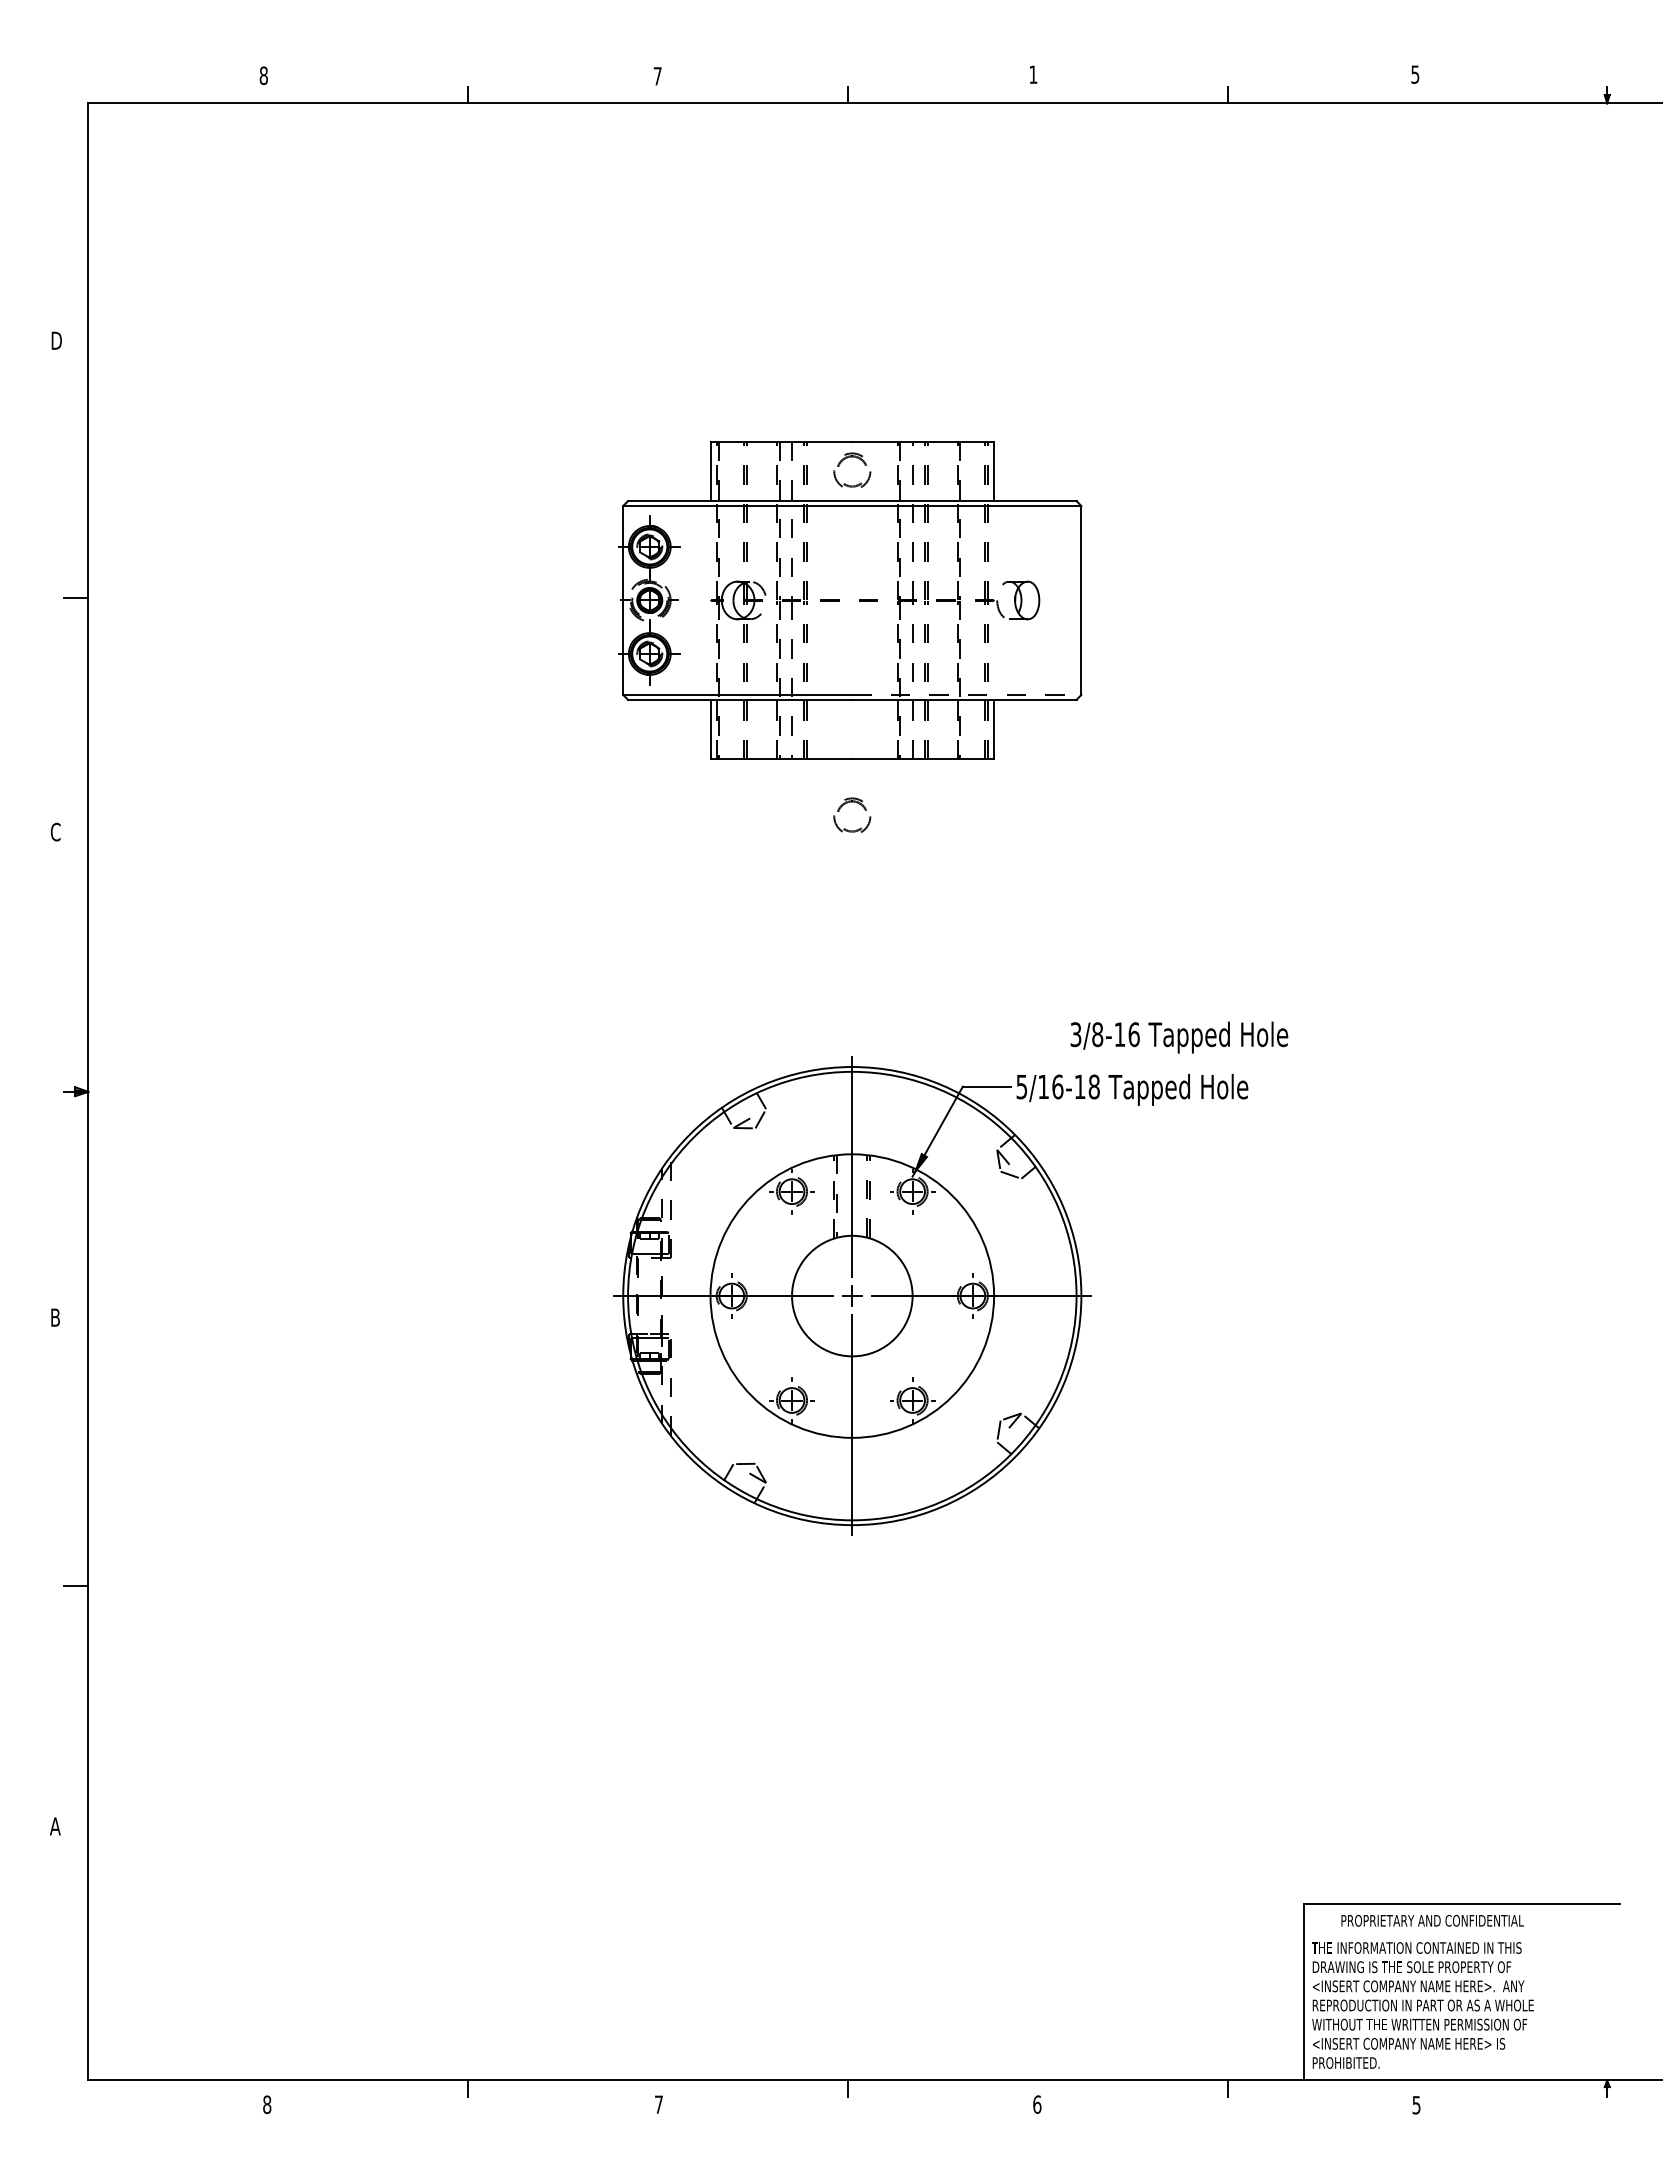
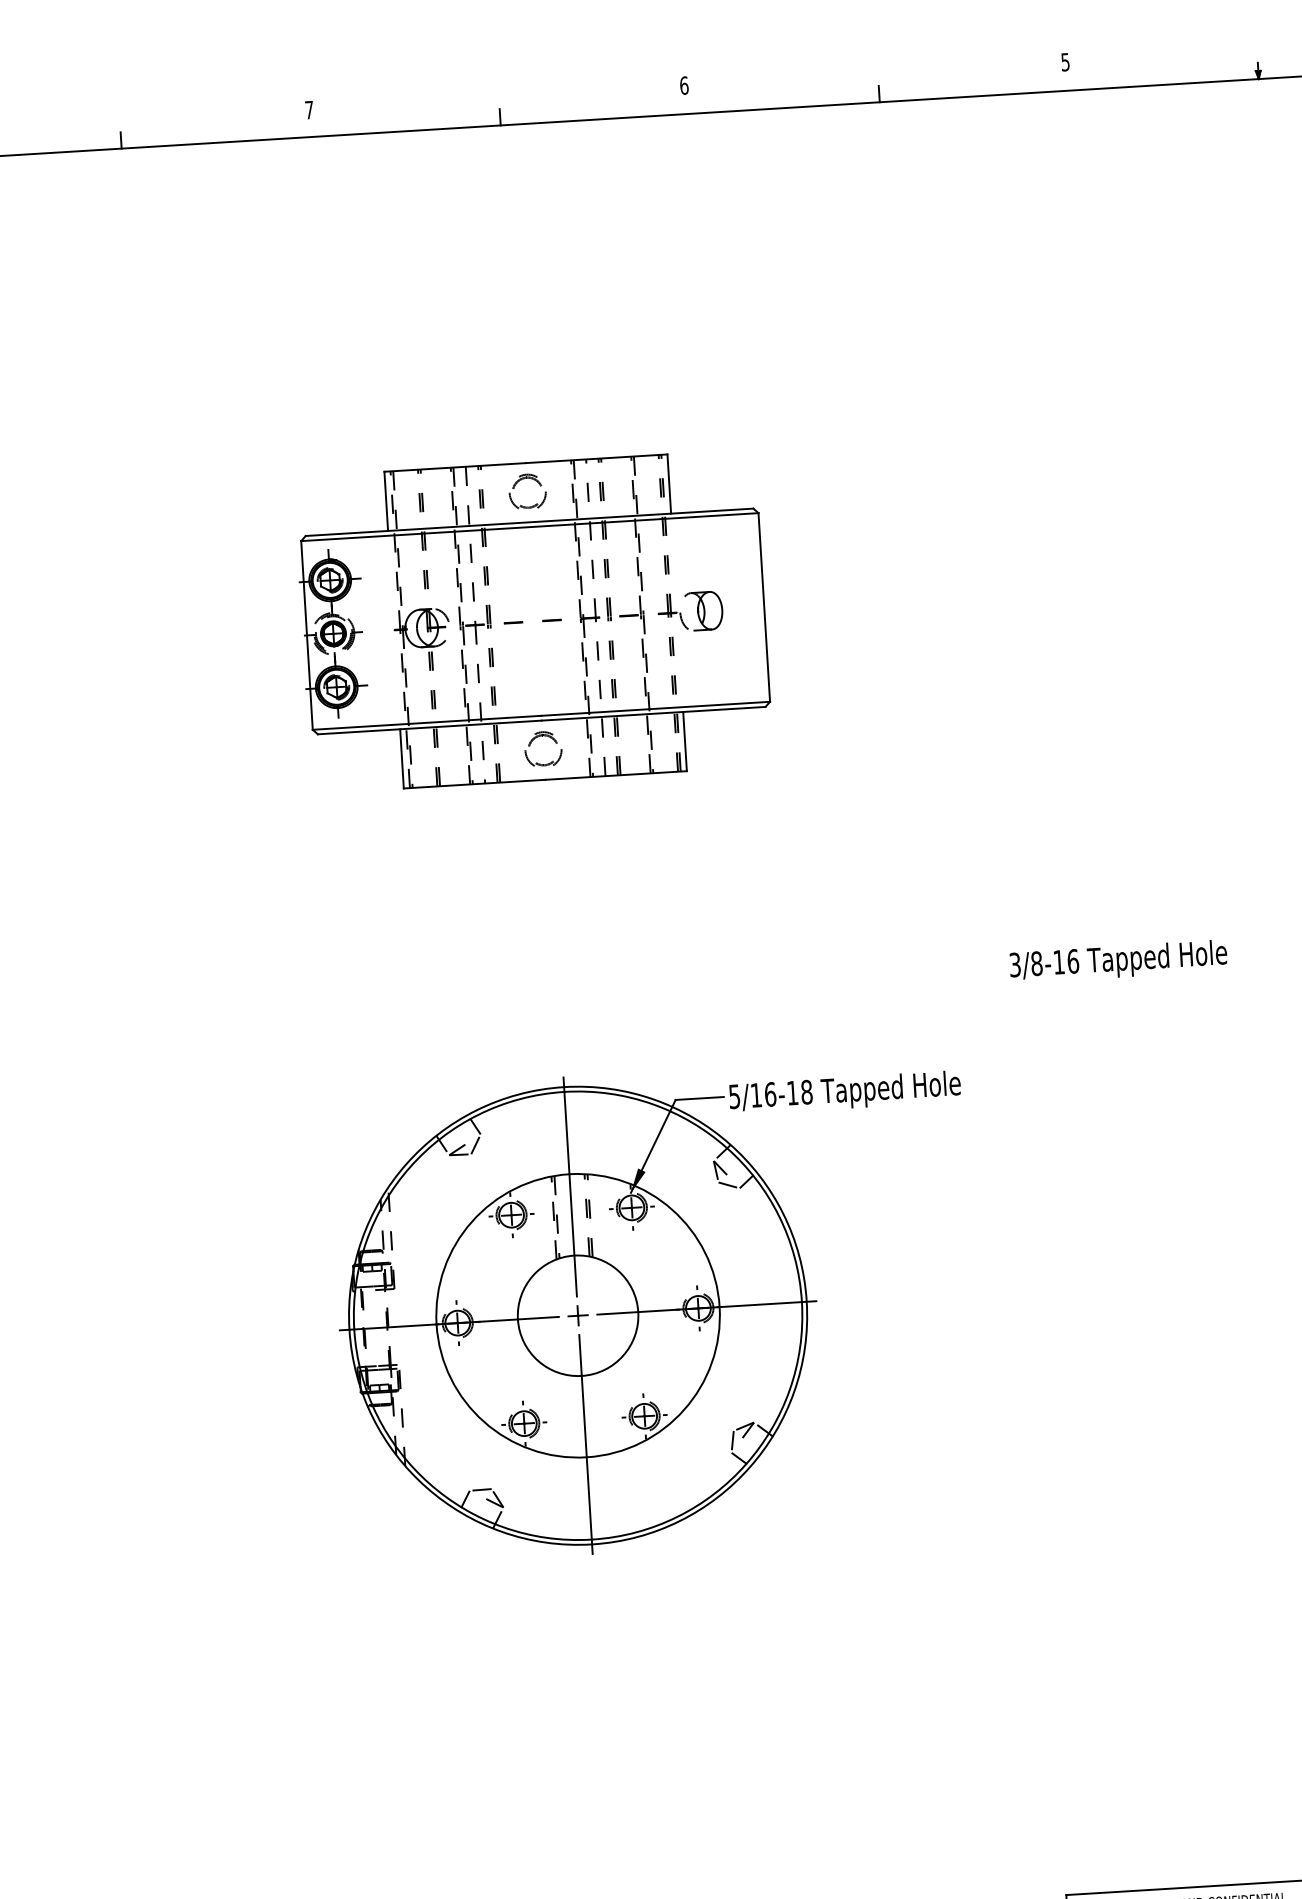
text: (1033, 74) -> (684, 85), 1 -> 6
line: (966, 695) -> (655, 709), dashed -> solid
part: (856, 803) -> (546, 737), moved
text: (1179, 1037) -> (1118, 961), moved

